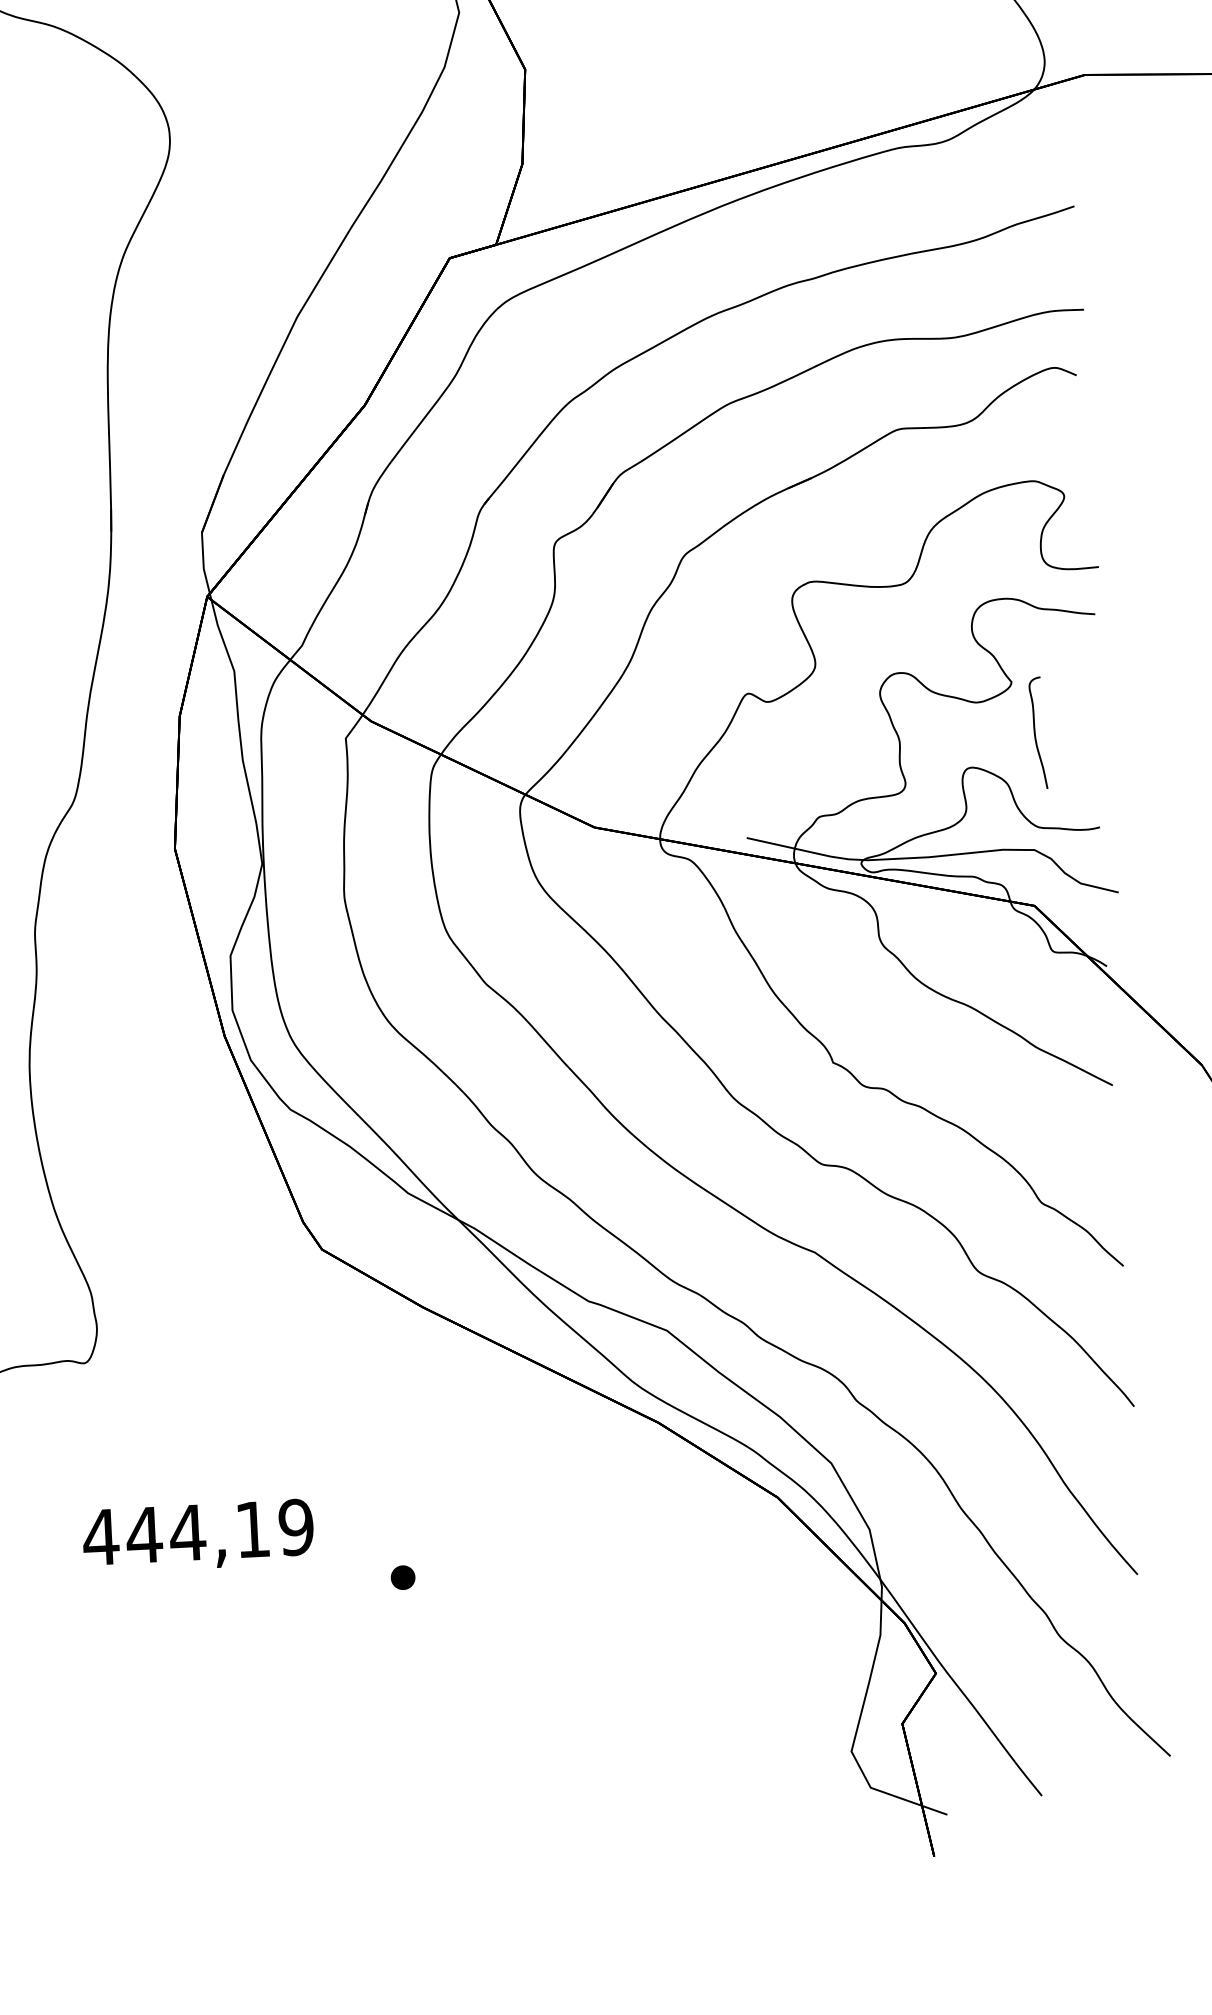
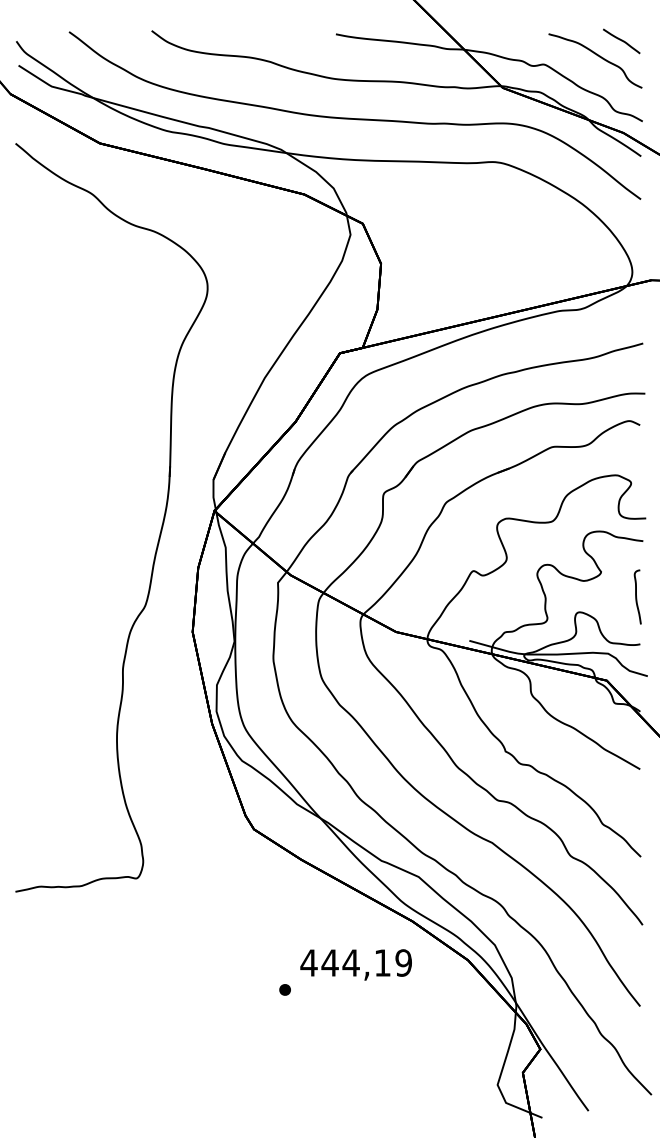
curve: (1035, 731) -> (636, 596), moved
text: (196, 1535) -> (355, 964), moved

